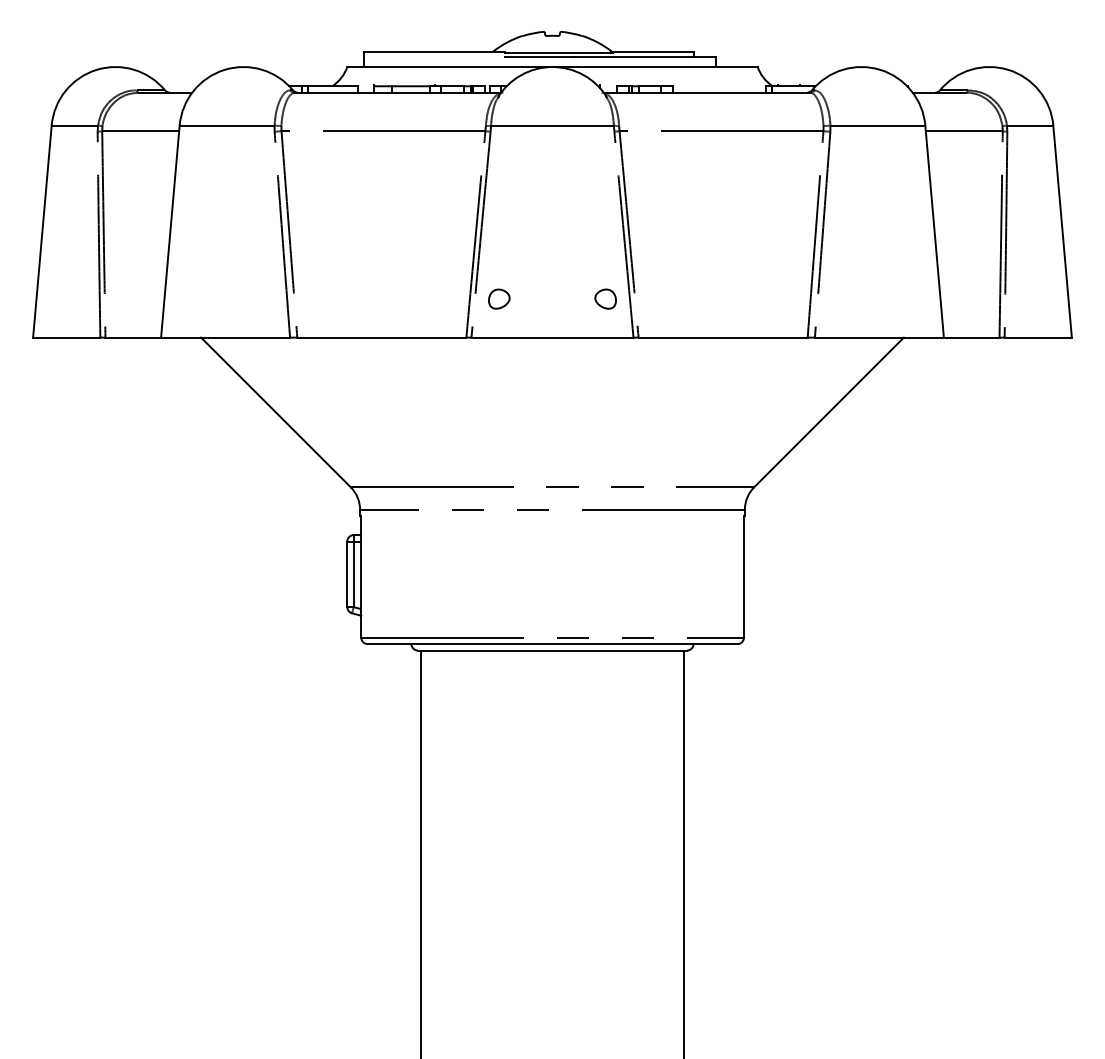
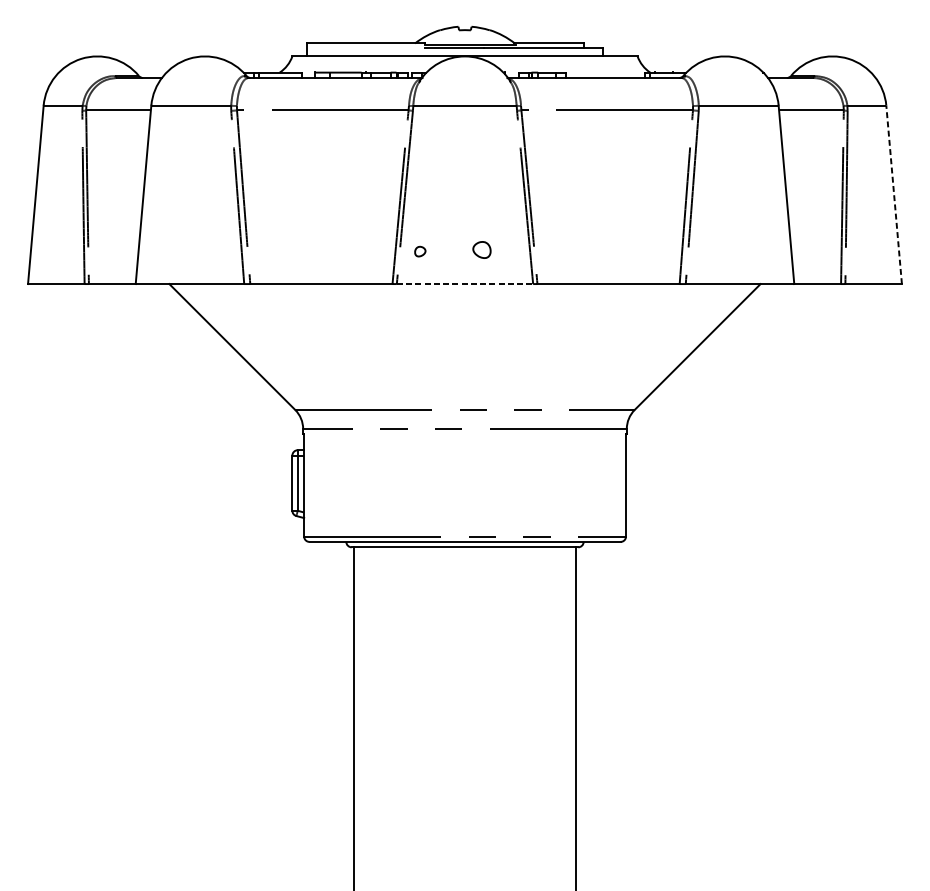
line: (1062, 231) -> (894, 194), solid -> dashed
part: (499, 298) -> (420, 251), size x0.6
part: (605, 298) -> (481, 249), moved
line: (553, 337) -> (465, 283), solid -> dashed

